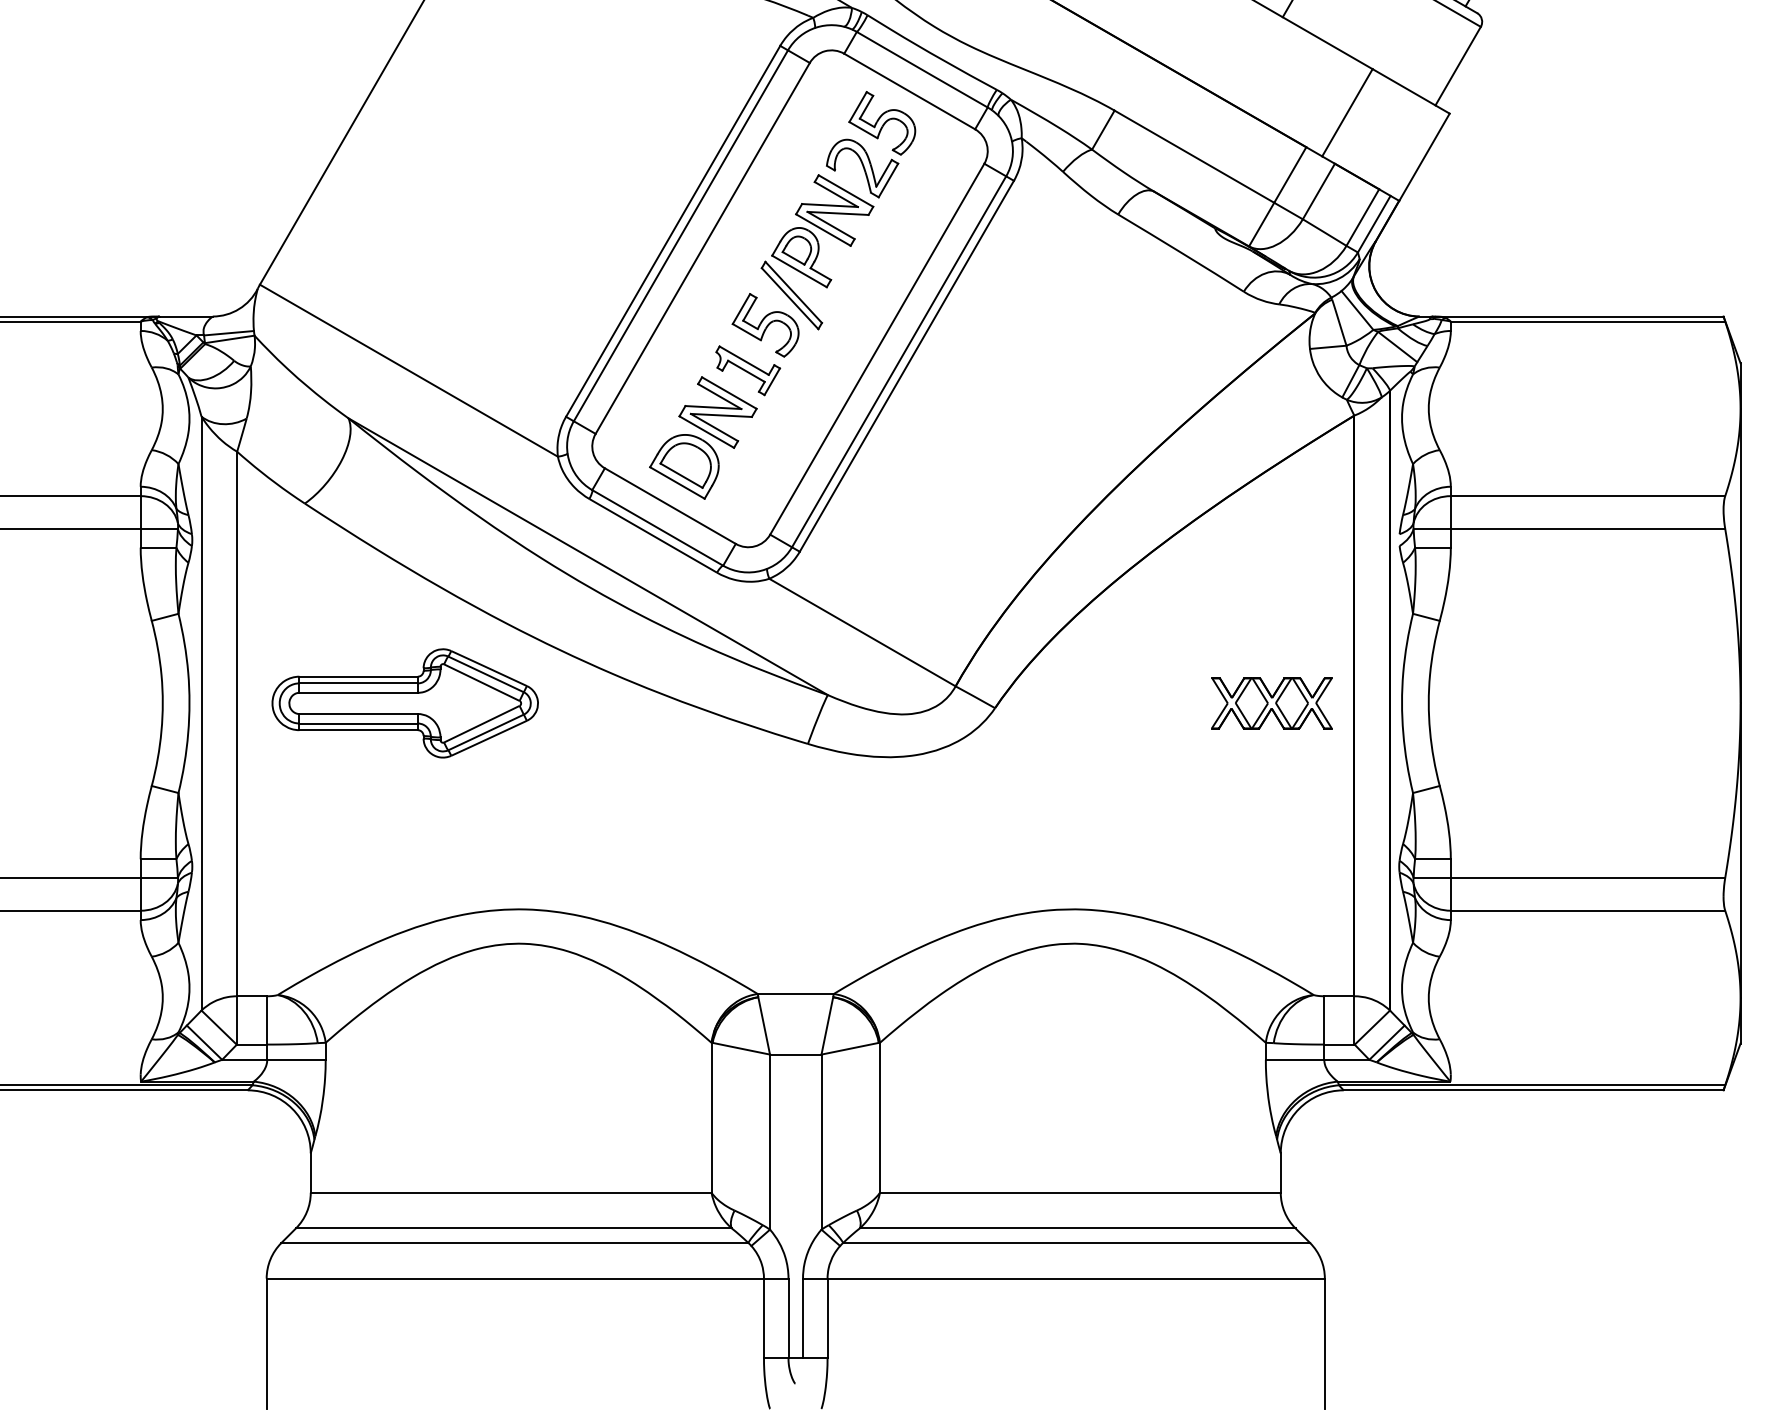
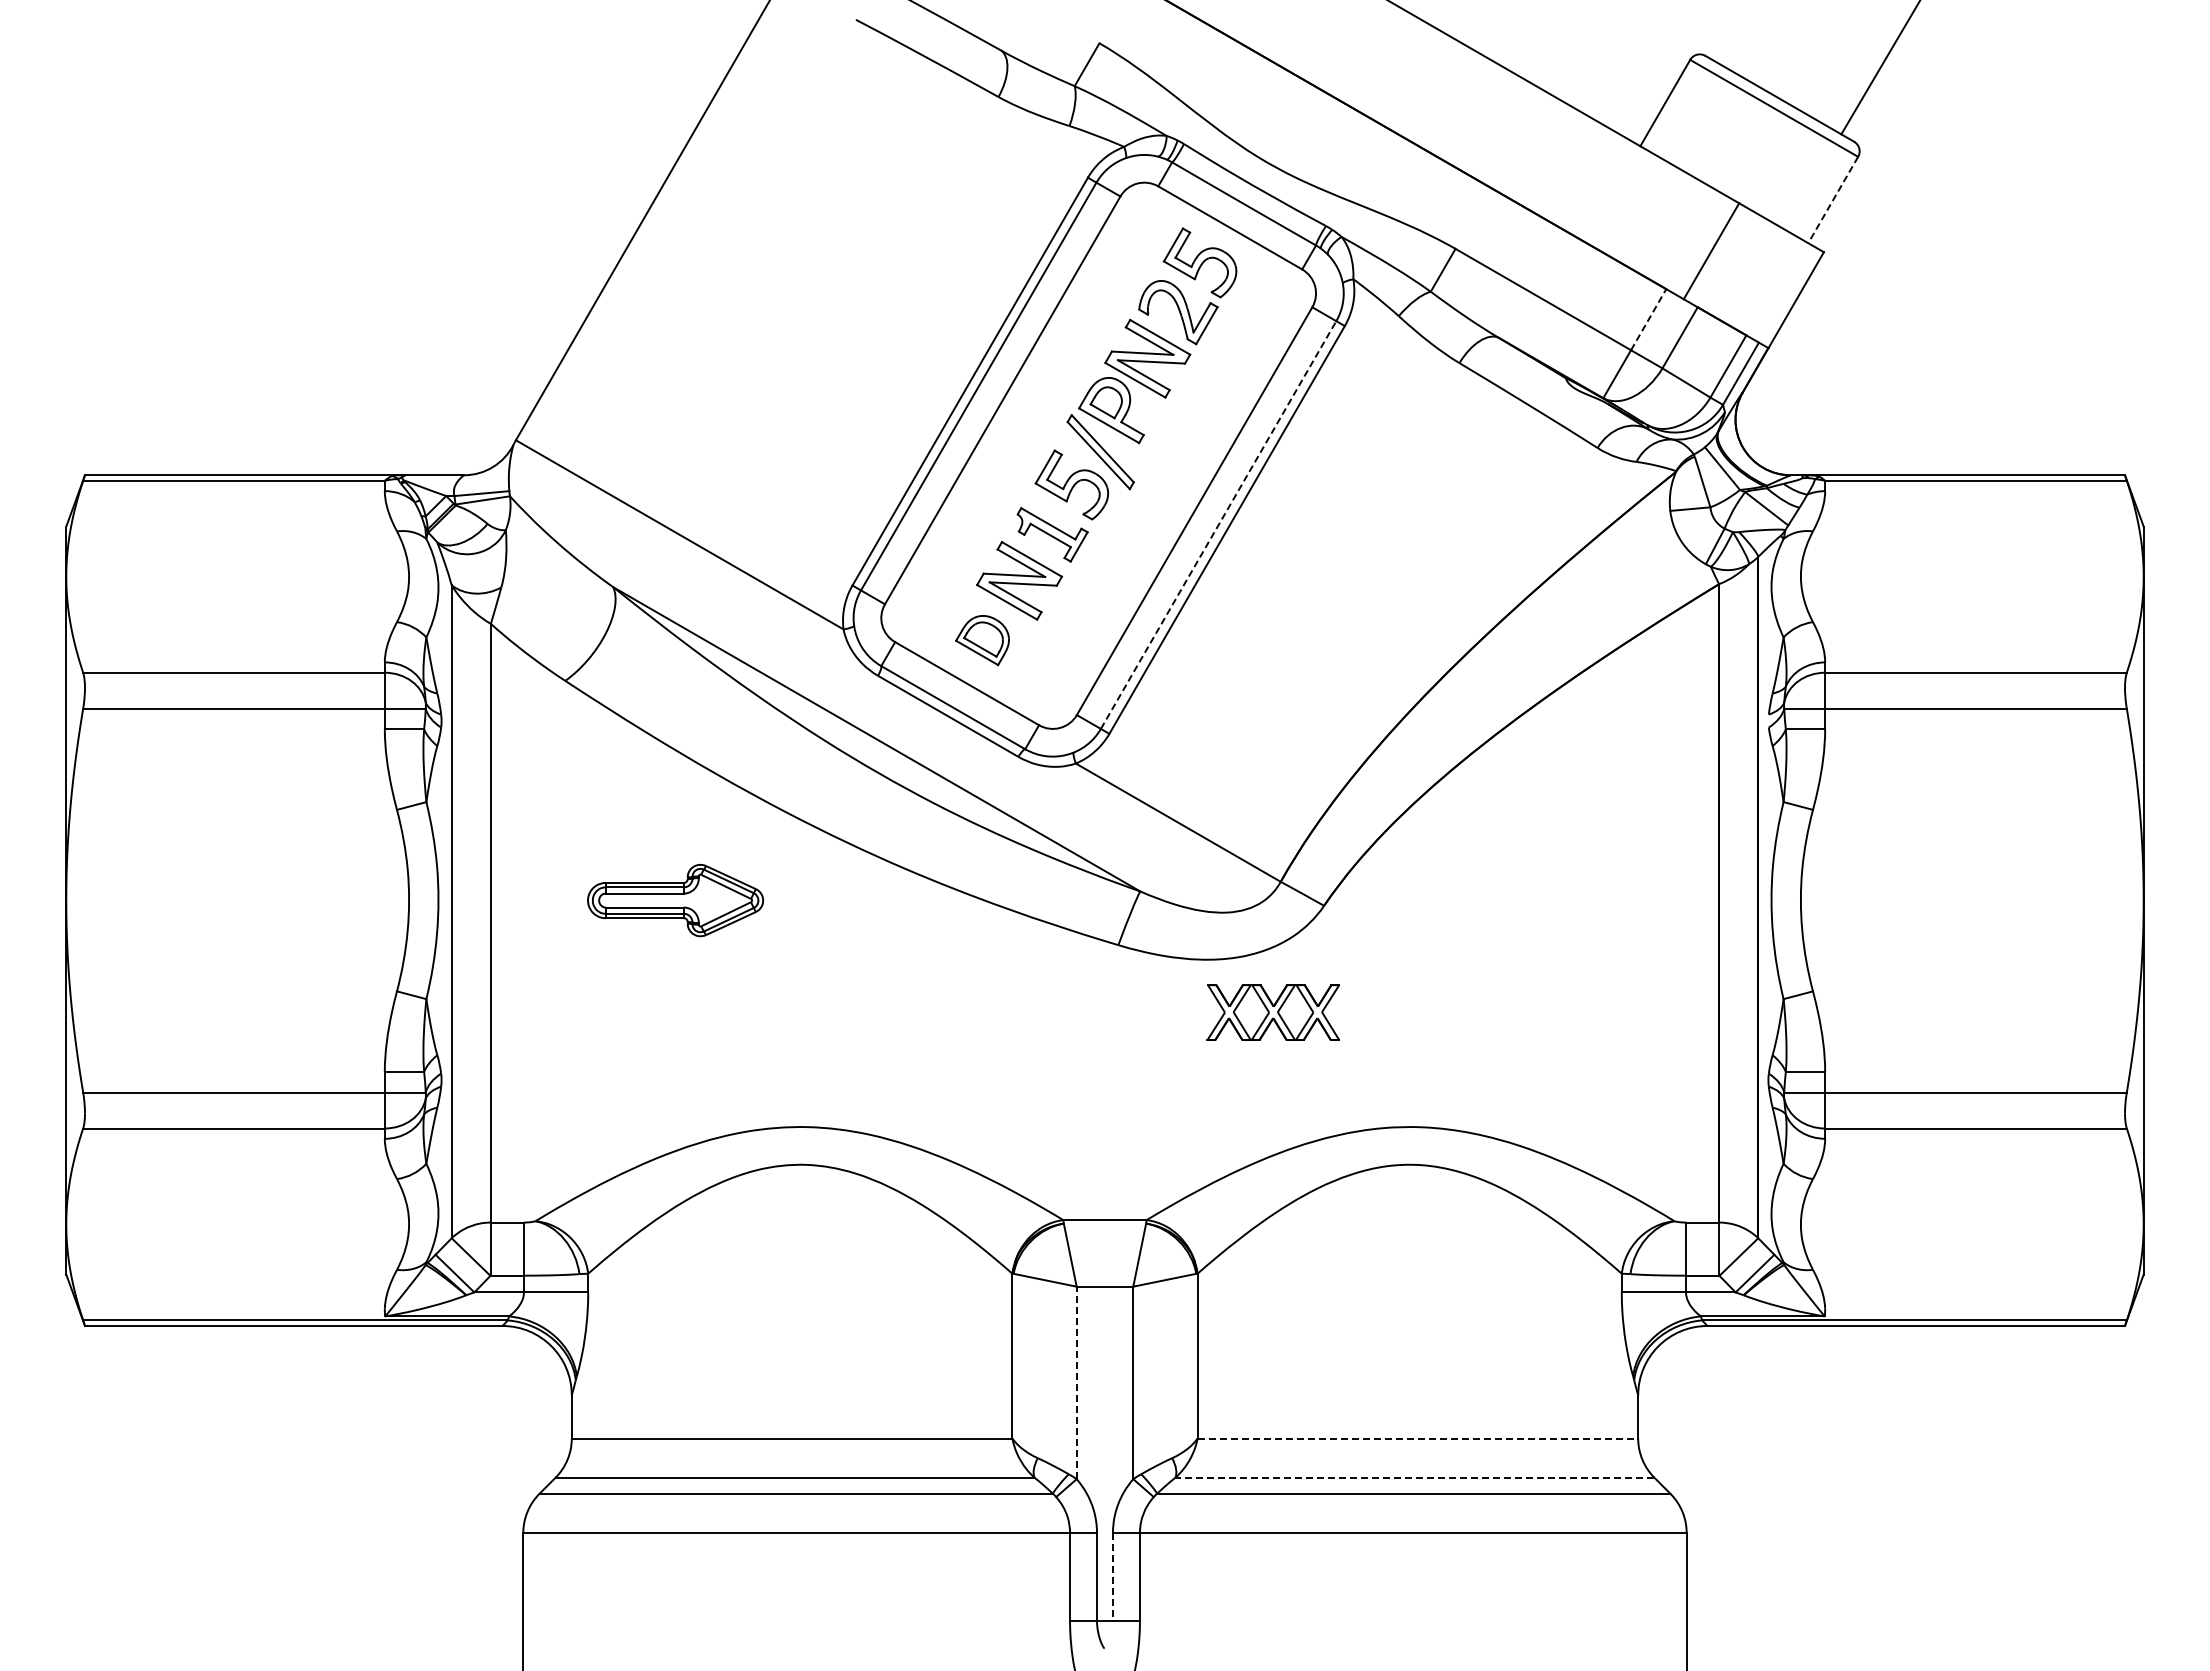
line: (1458, 66) -> (1833, 200), solid -> dashed
line: (1290, 174) -> (1648, 319), solid -> dashed
line: (899, 361) -> (1218, 524), solid -> dashed
part: (684, 466) -> (982, 640), size x0.7
part: (405, 703) -> (675, 900), size x0.6
part: (1271, 703) -> (1272, 1012), moved
line: (769, 1141) -> (1076, 1382), solid -> dashed
line: (1080, 1192) -> (1418, 1438), solid -> dashed
line: (1077, 1228) -> (1414, 1477), solid -> dashed
line: (802, 1318) -> (1112, 1576), solid -> dashed

